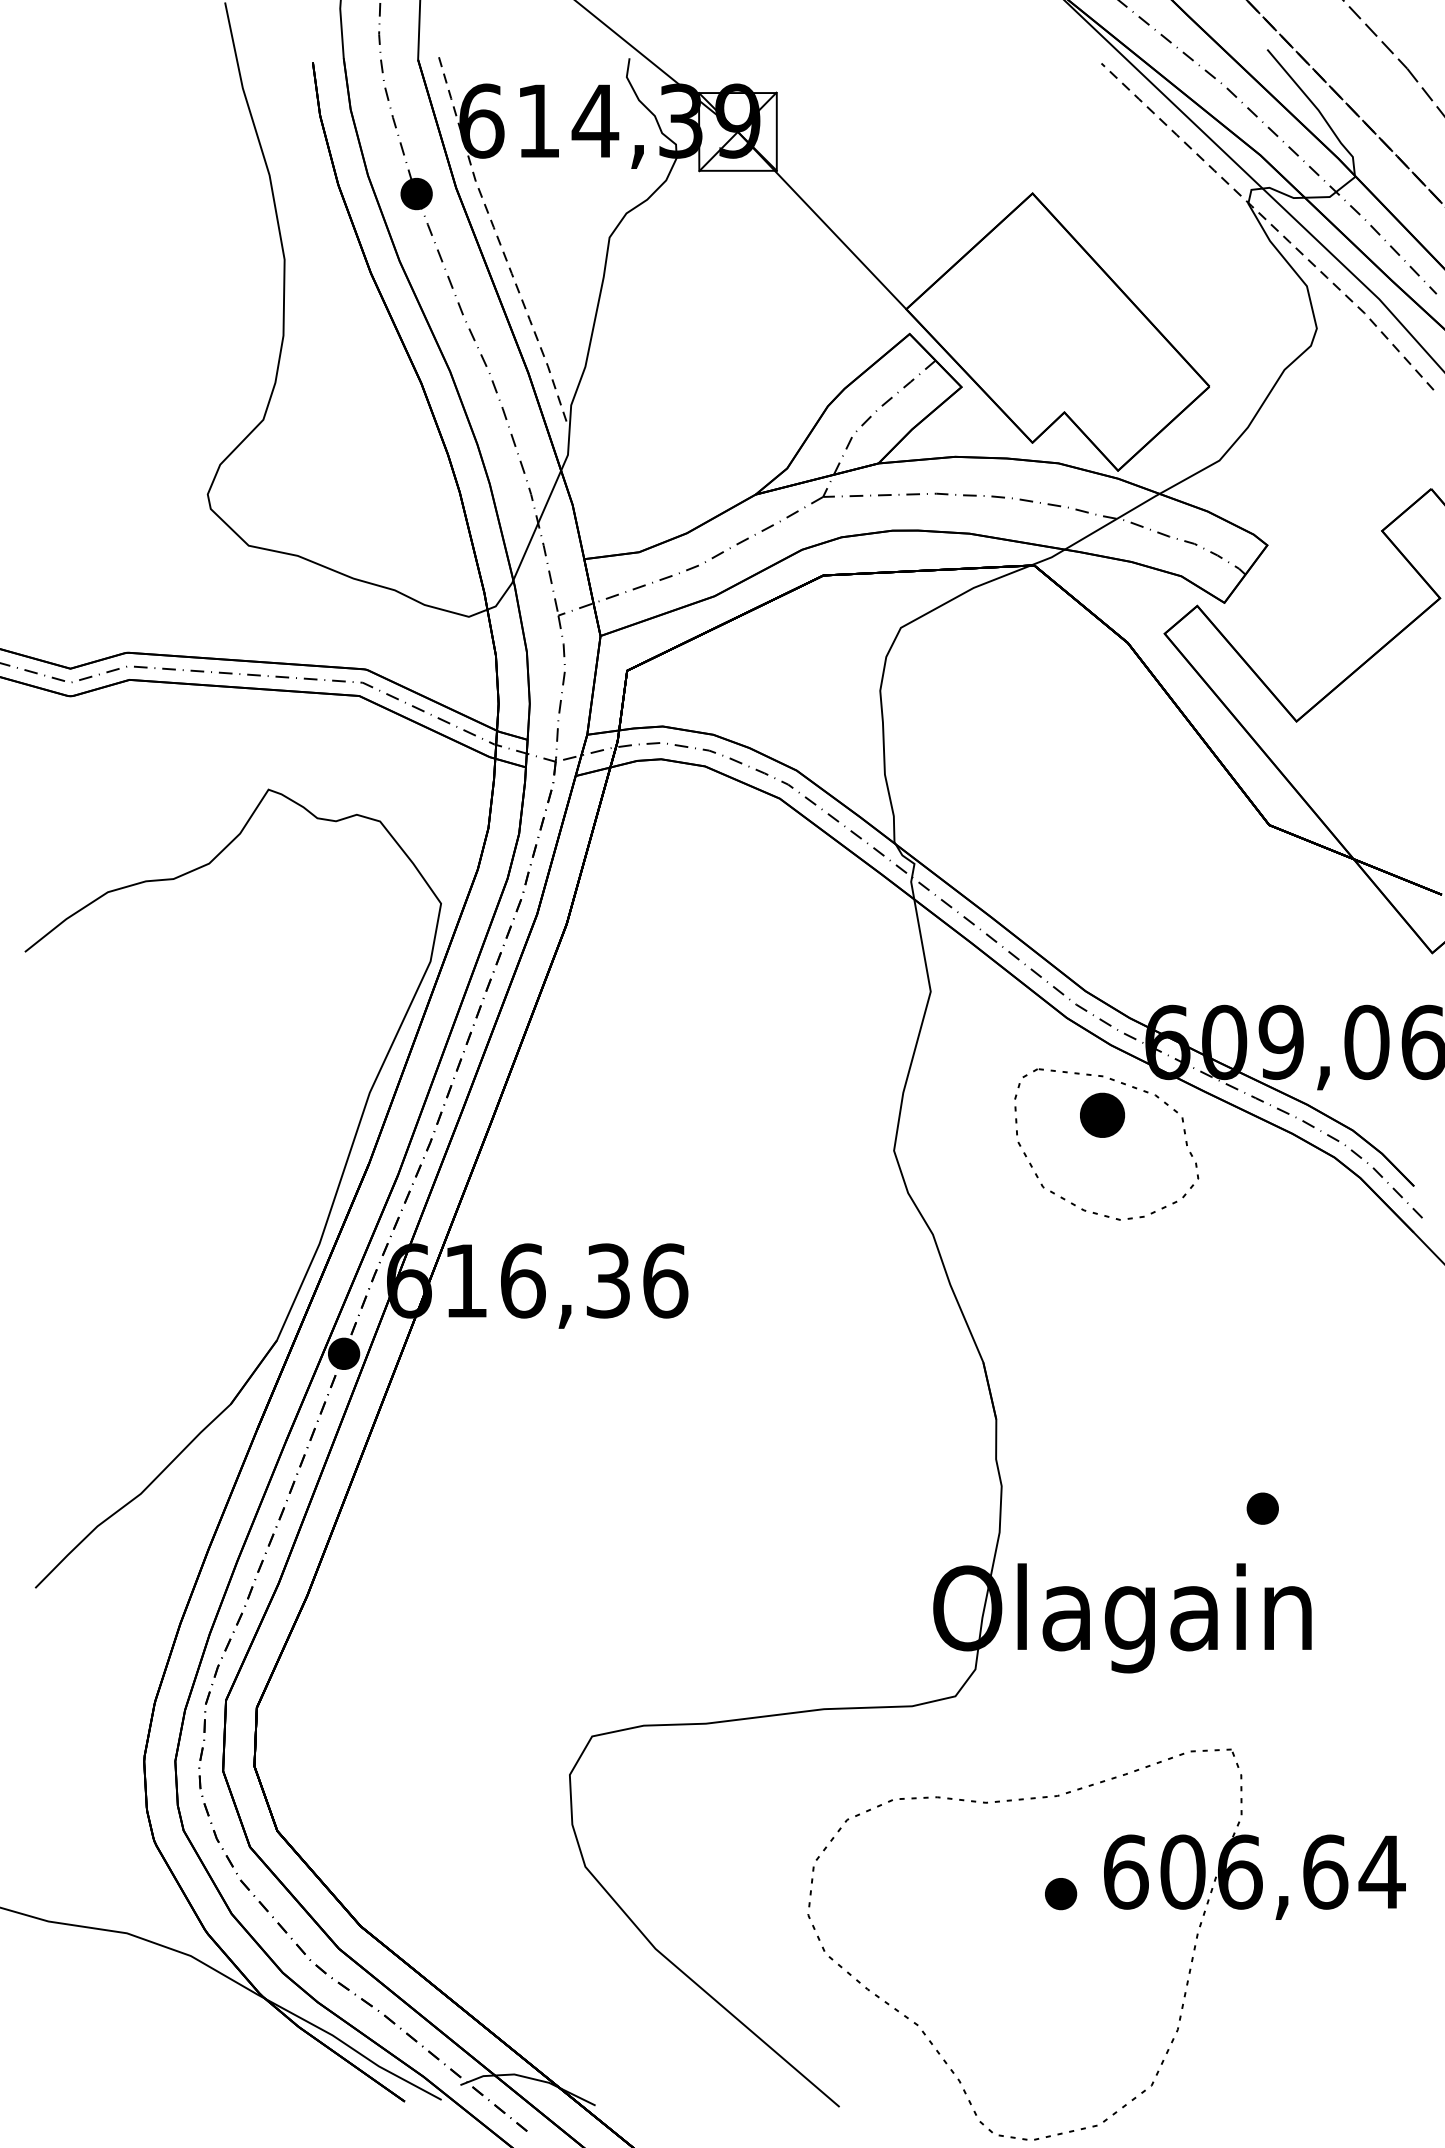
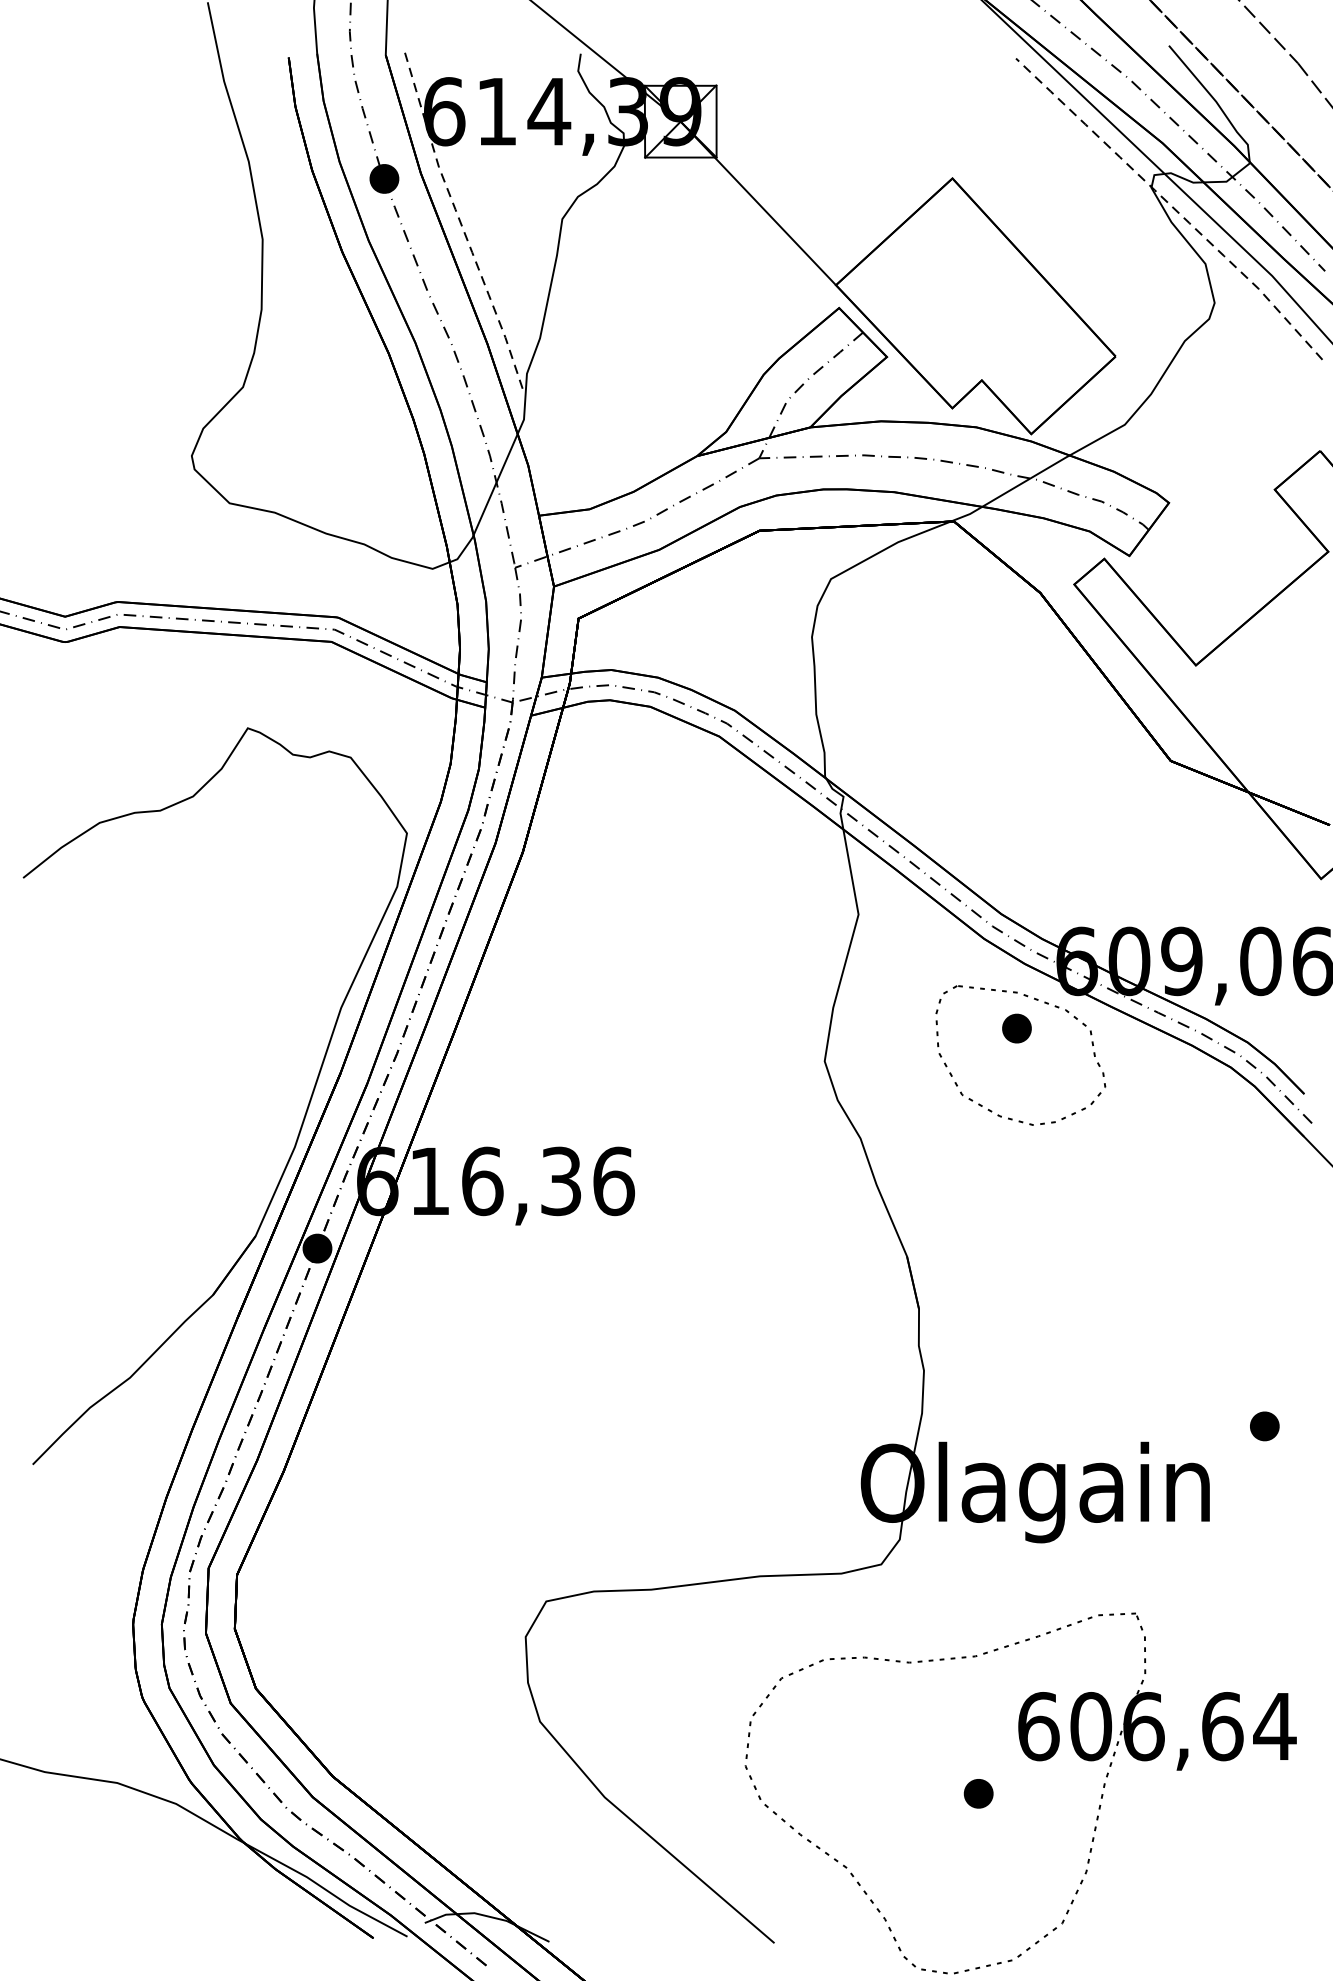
part: (1102, 1115) -> (1016, 1028), size x0.71
part: (1262, 1508) -> (1264, 1426), moved
part: (1060, 1893) -> (978, 1793), moved

